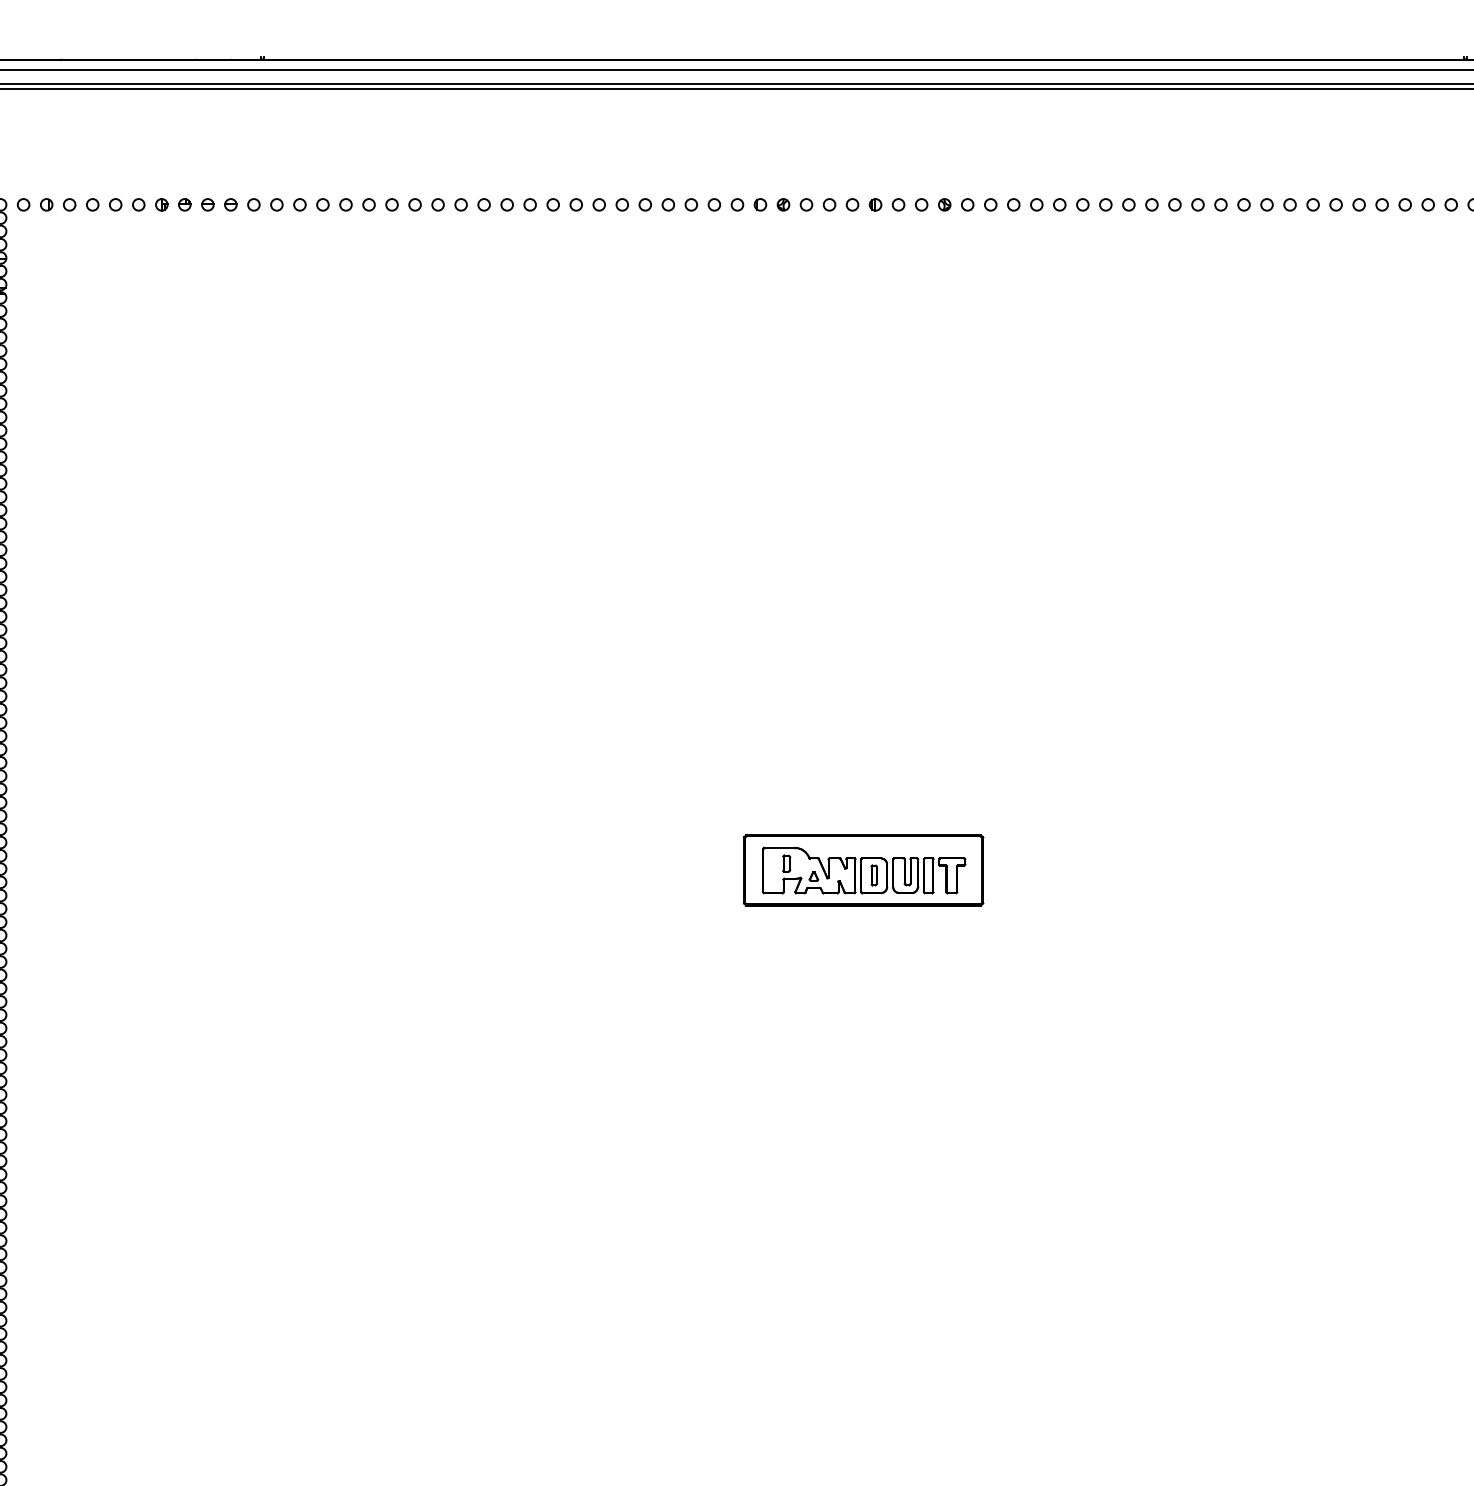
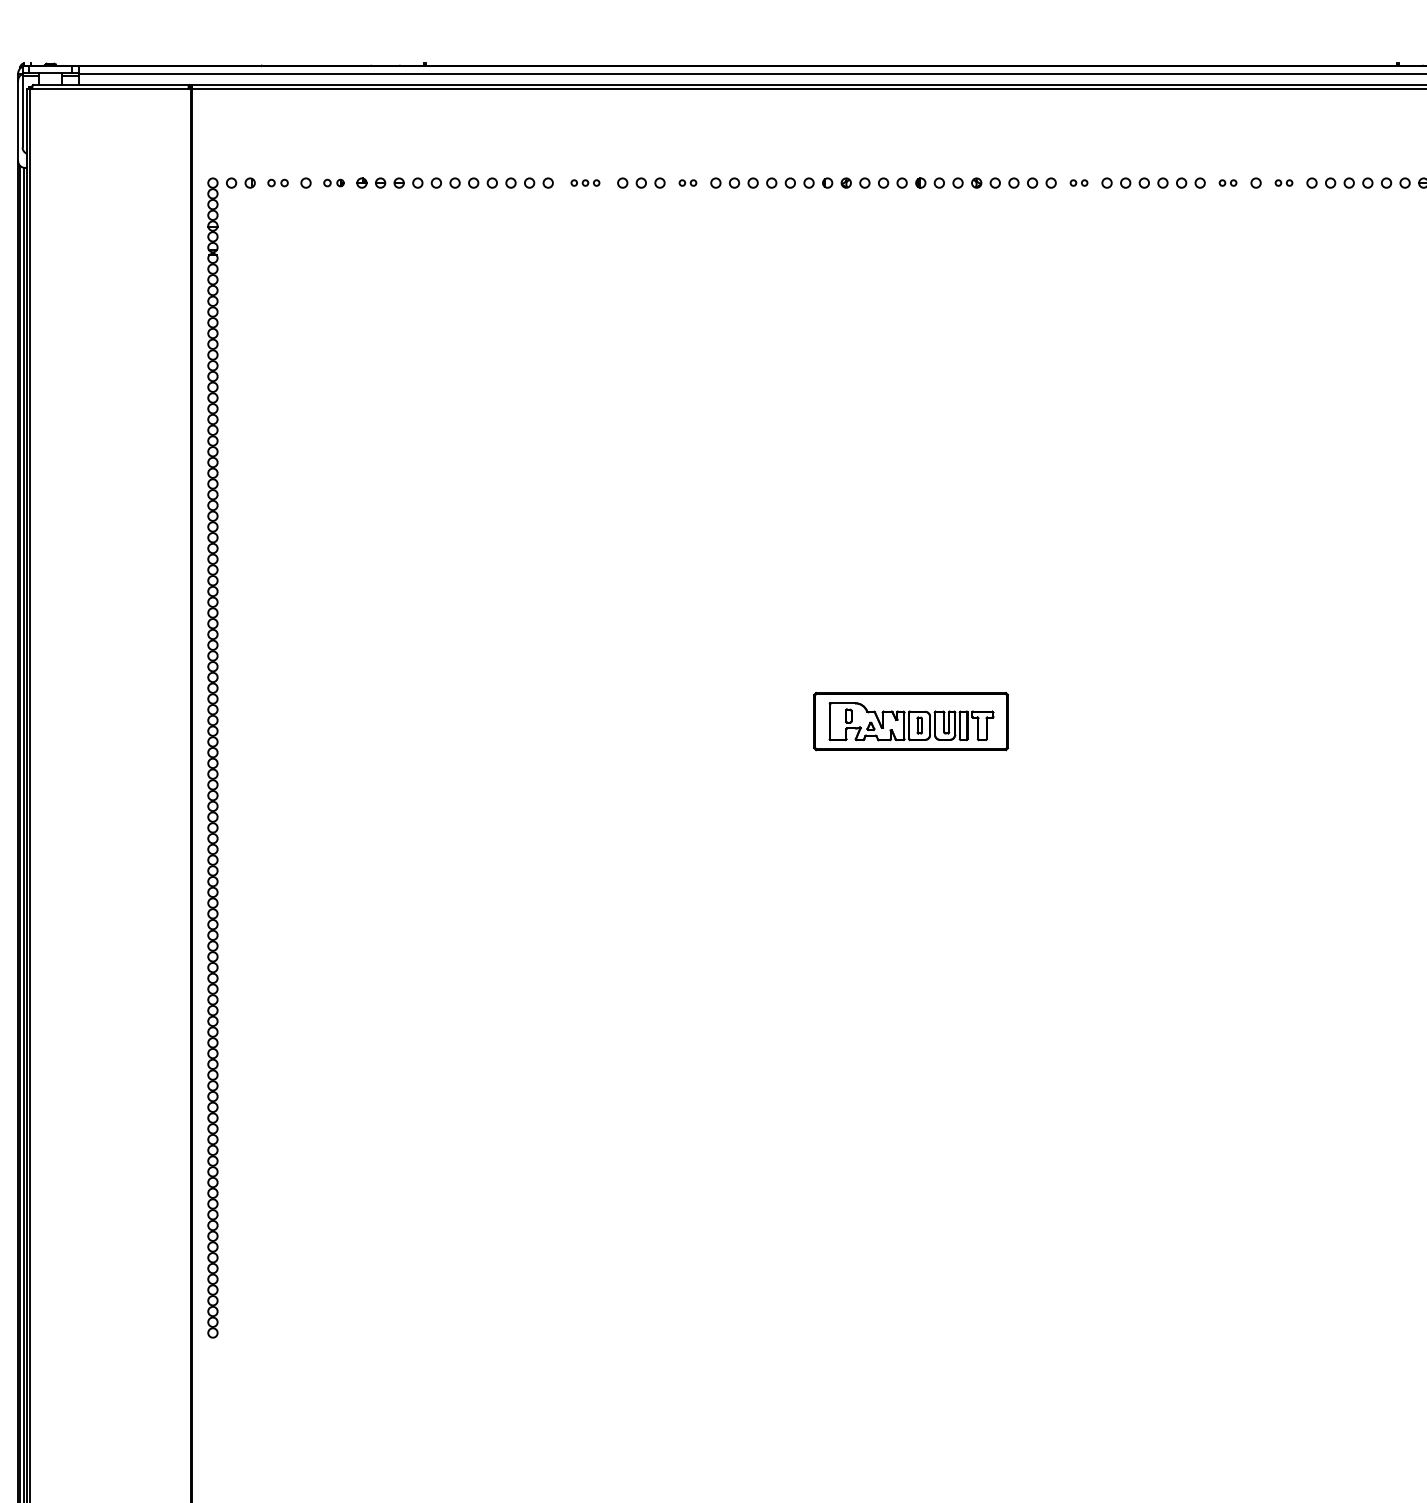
part: (80, 204) -> (277, 182), size x0.7
part: (149, 204) -> (333, 182), size x0.7
part: (461, 204) -> (585, 182), size x0.6
part: (587, 204) -> (687, 182), size x0.6
part: (1070, 204) -> (1078, 182), size x0.6
part: (1254, 204) -> (1227, 182), size x0.6
part: (1323, 204) -> (1283, 182), size x0.6

